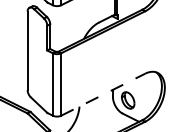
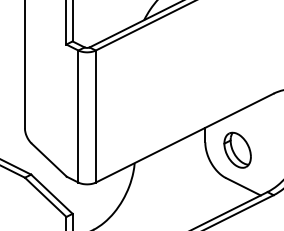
line: (103, 94) -> (185, 137), dashed -> solid

